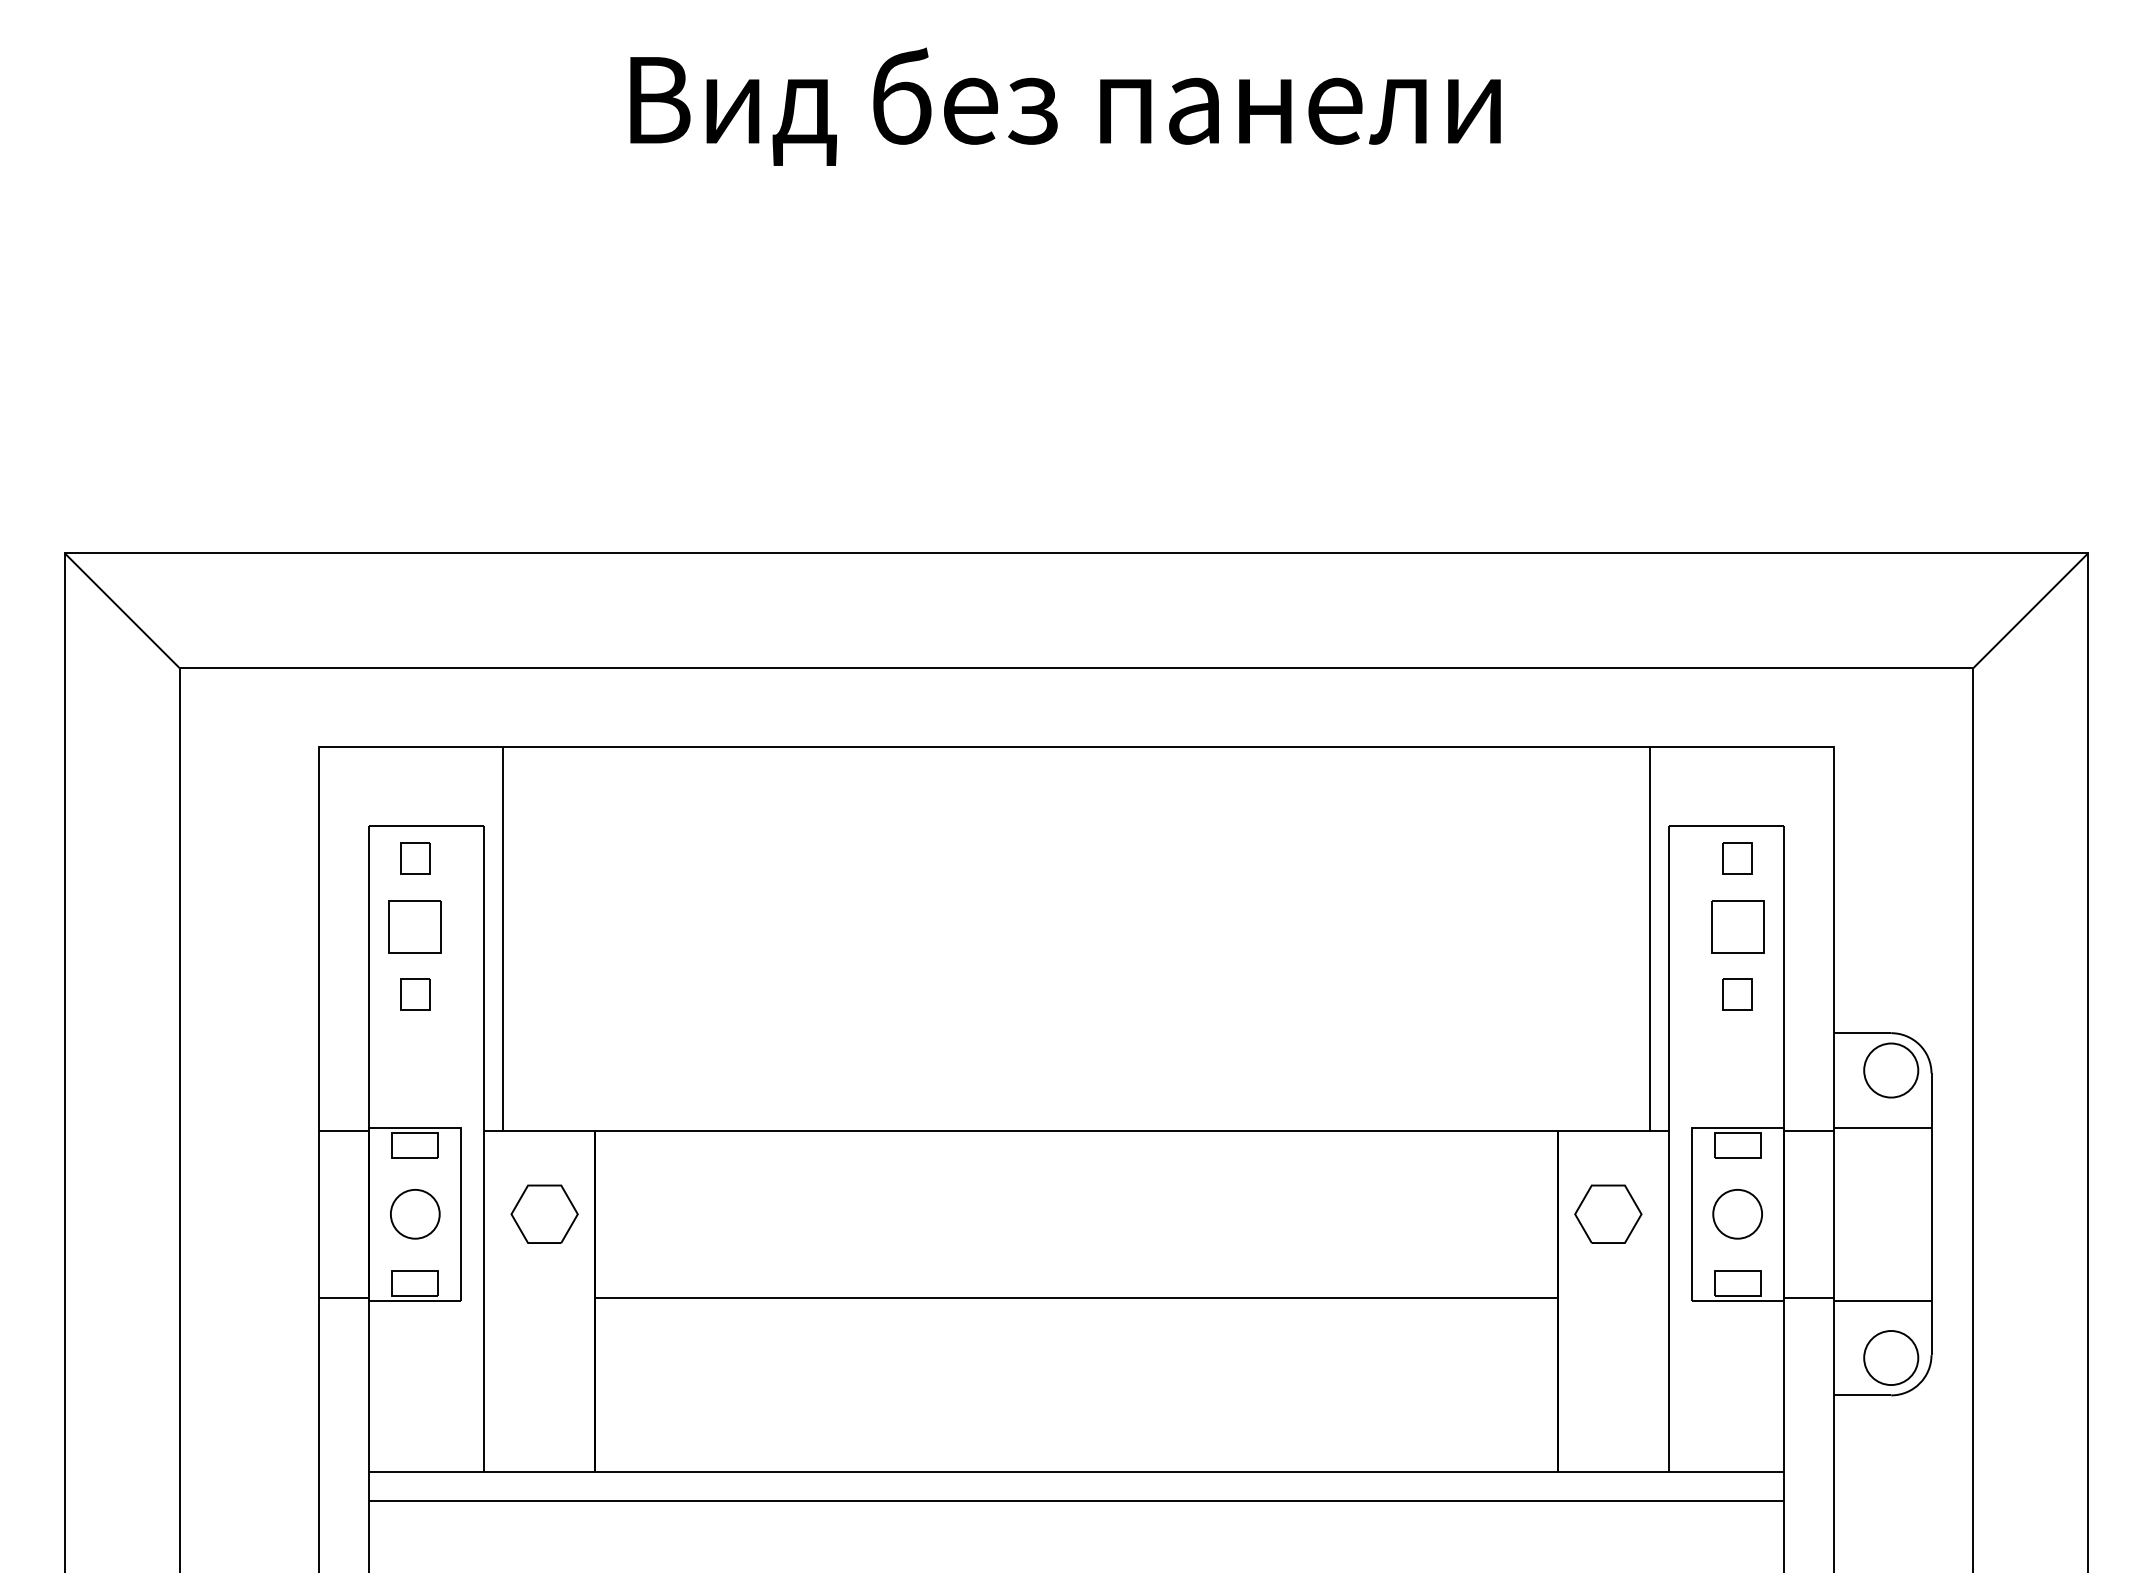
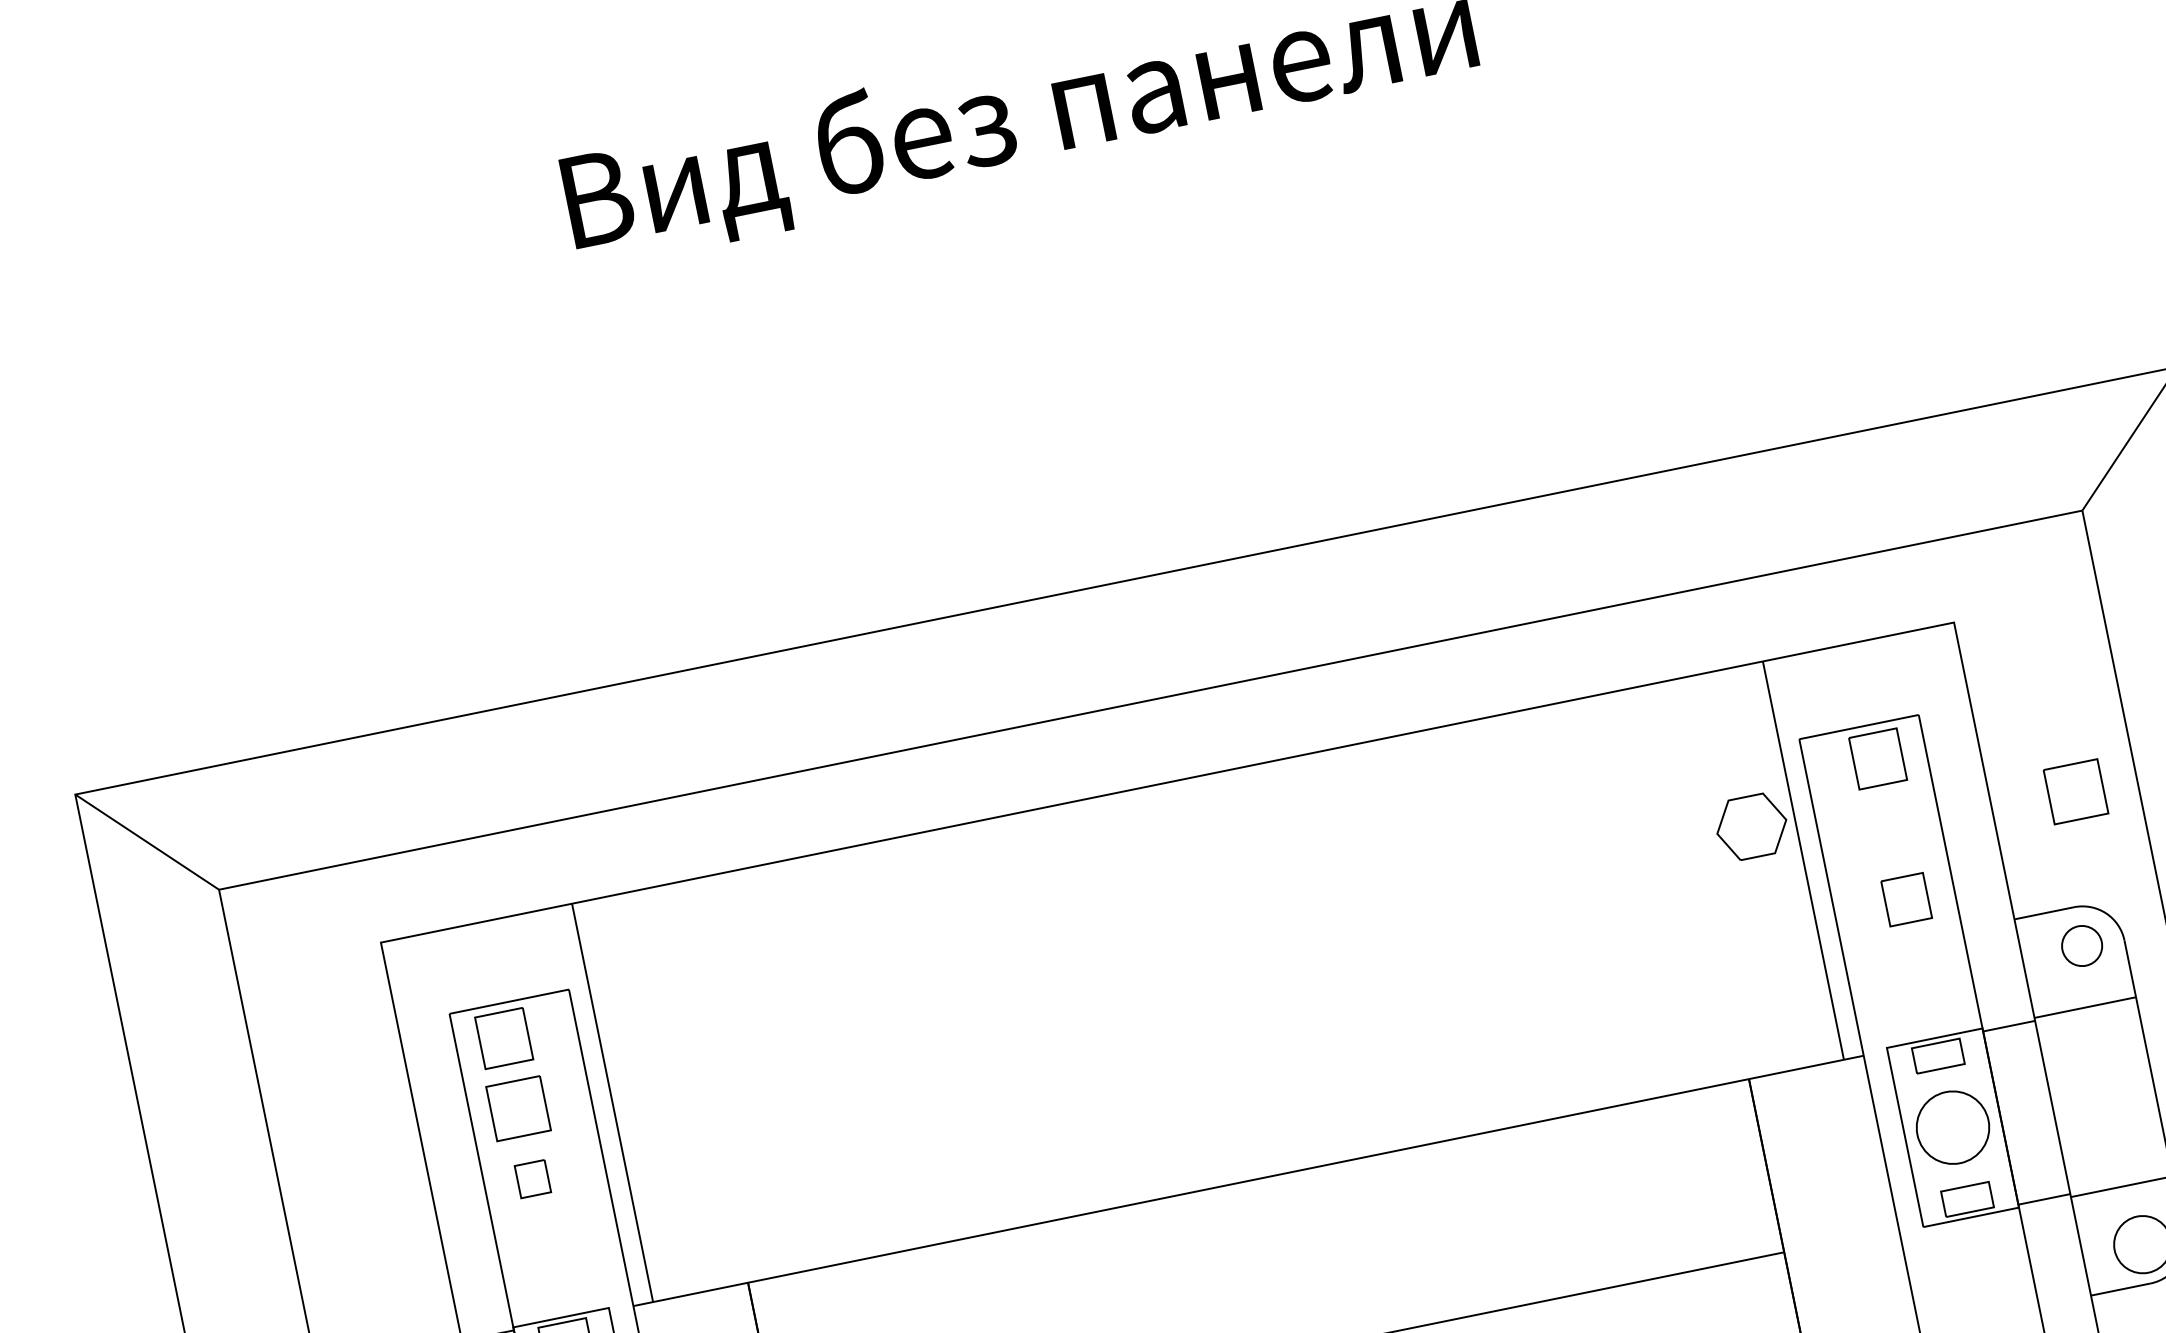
part: (415, 858) -> (504, 1037), size x1.6
part: (1737, 858) -> (1877, 758), size x1.6
part: (1737, 926) -> (2075, 791), moved
part: (1737, 994) -> (1906, 899), size x1.4
part: (1891, 1070) -> (2082, 945), size x0.7
part: (1608, 1213) -> (1751, 826), moved
part: (1737, 1214) -> (1952, 1128), size x1.4

